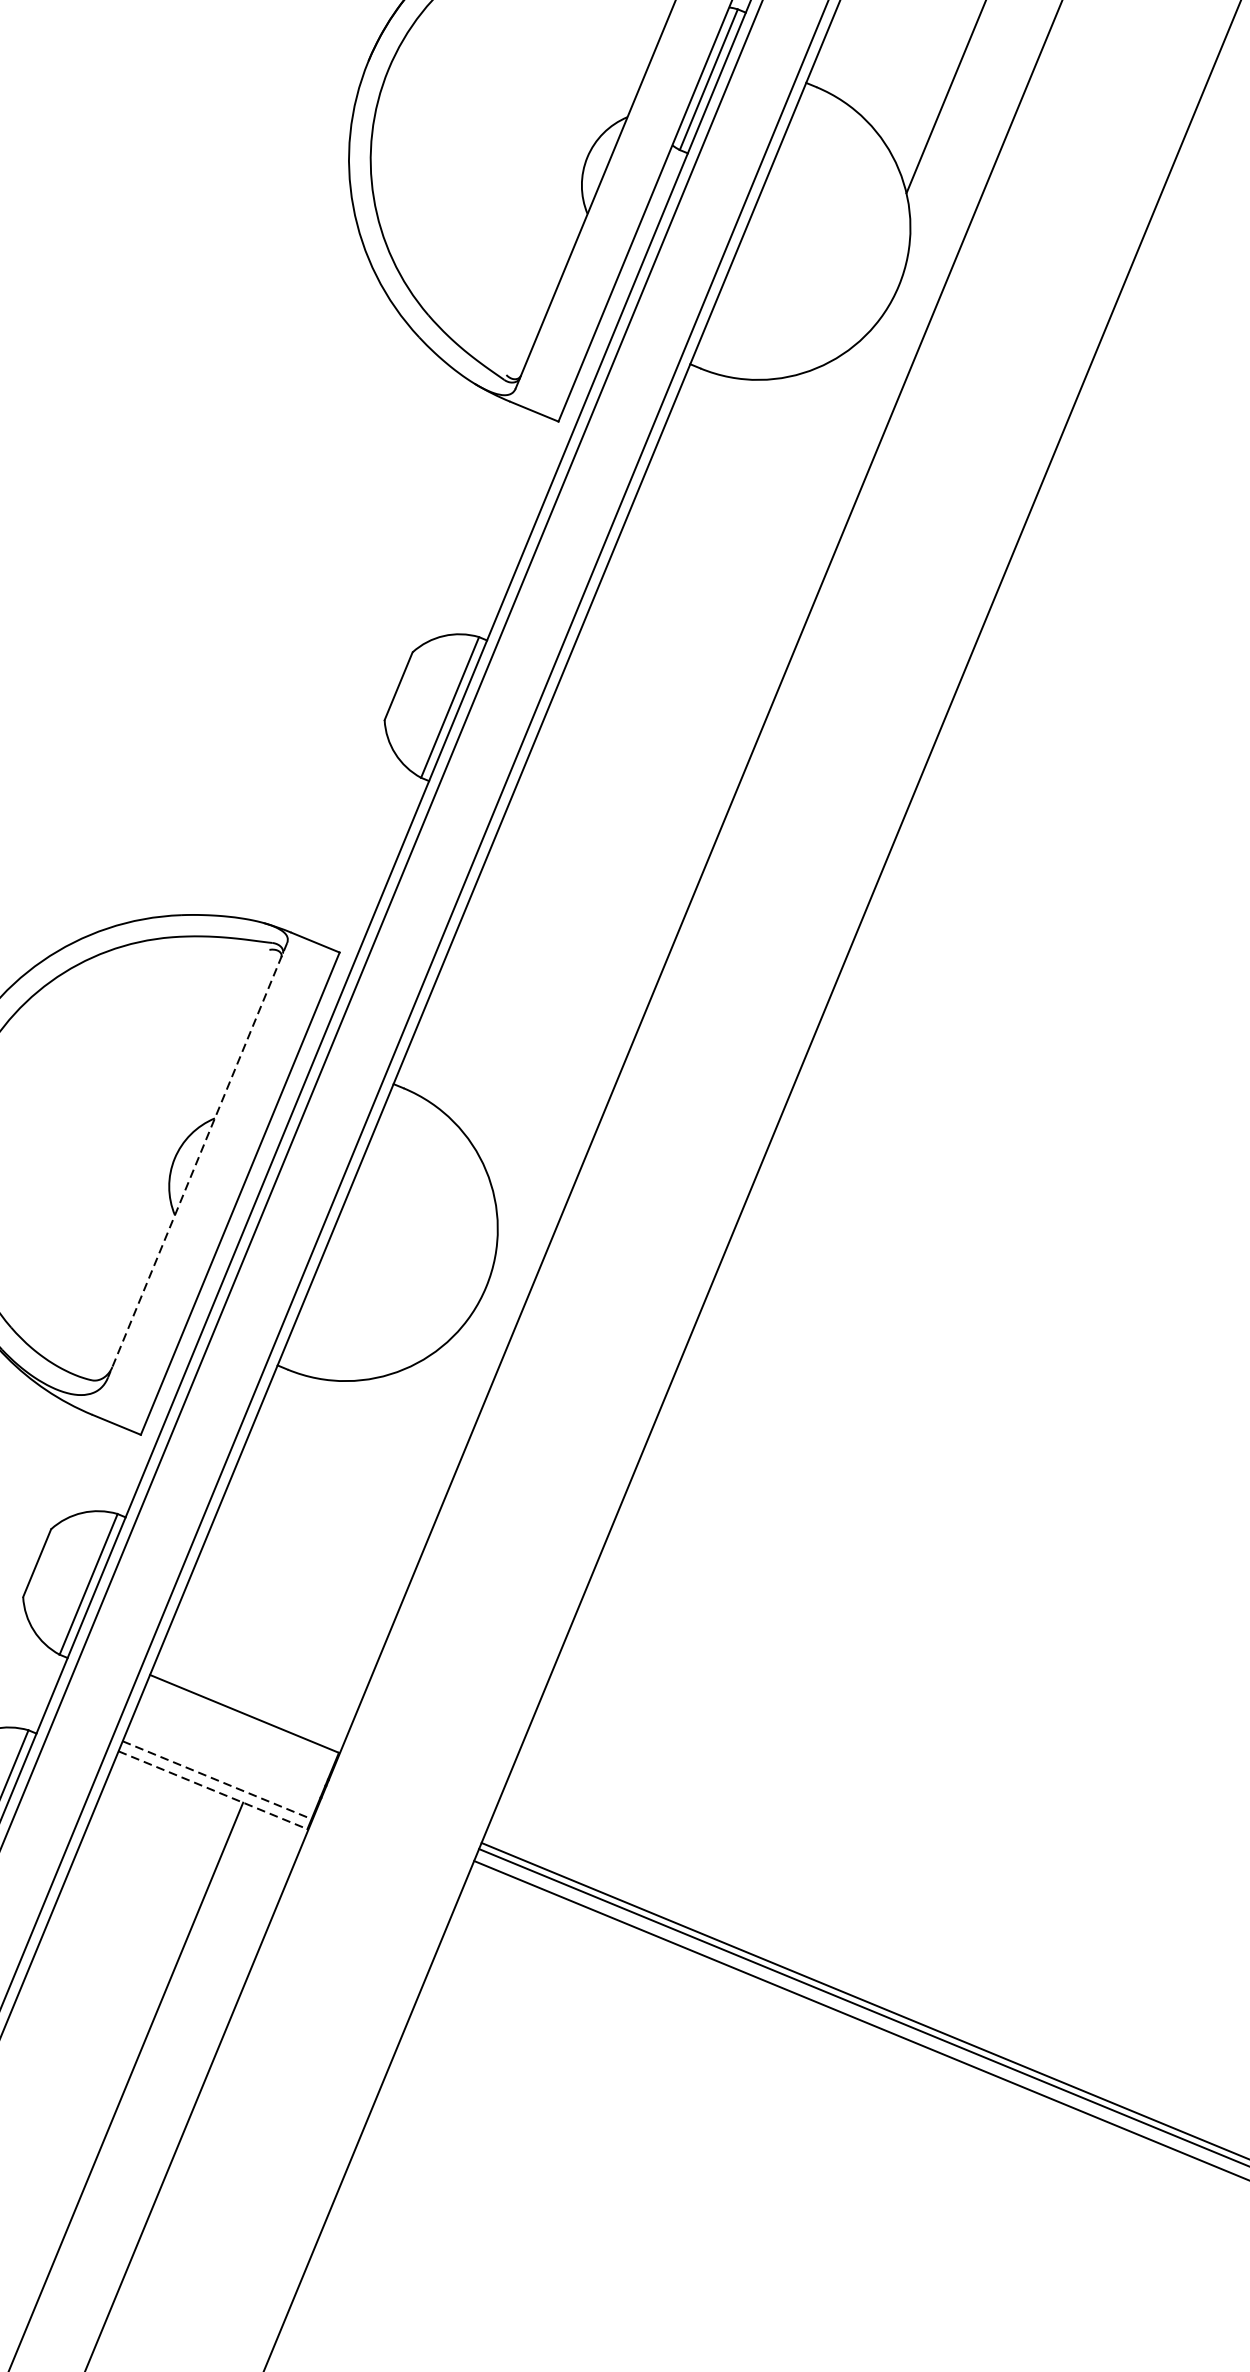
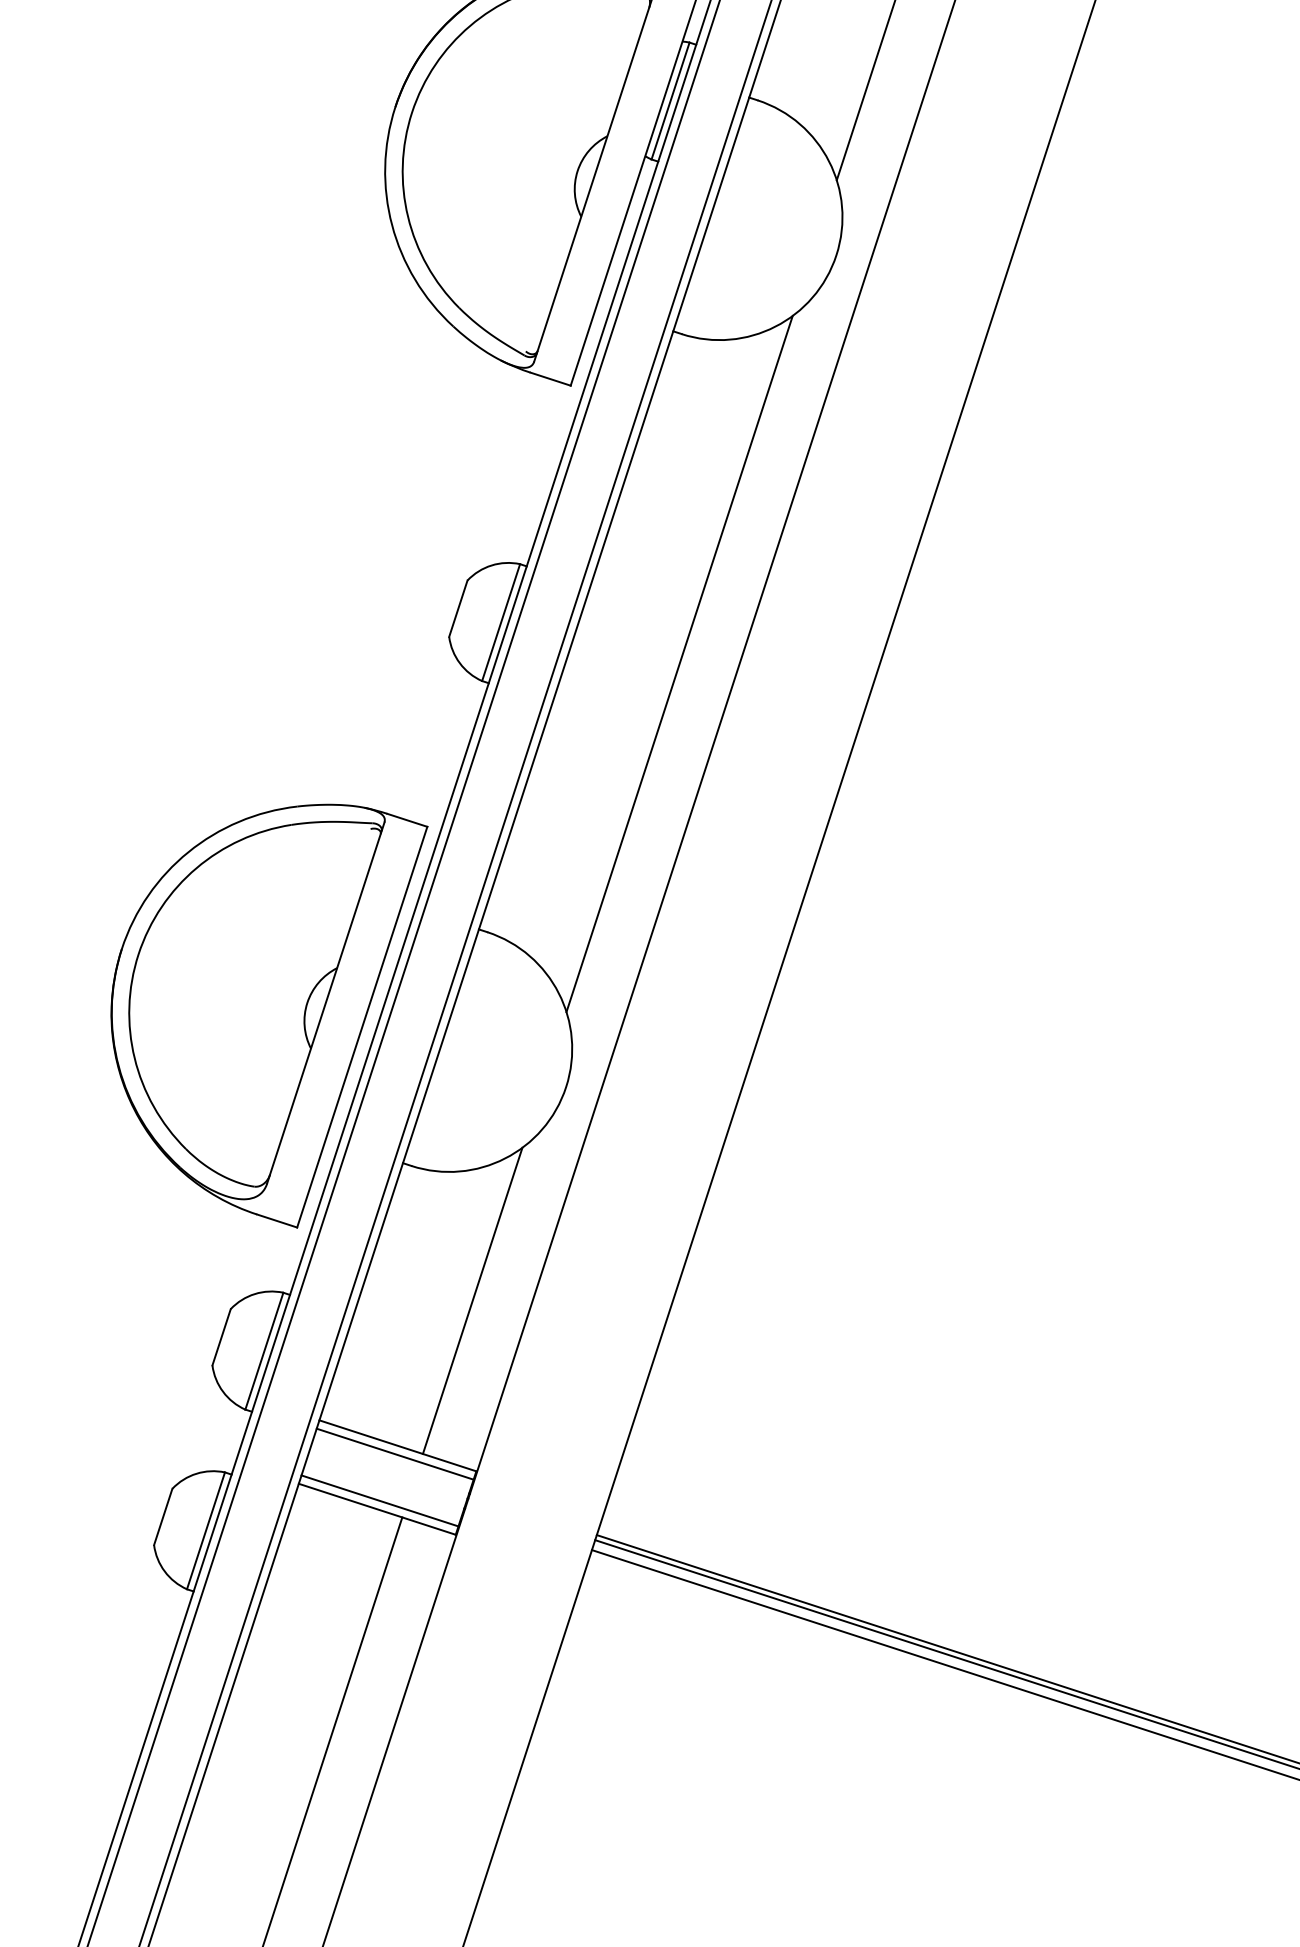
line: (666, 774) -> (679, 663), added
line: (197, 1159) -> (325, 1002), dashed -> solid
line: (350, 1541) -> (472, 1300), added
line: (239, 1723) -> (394, 1453), added
line: (217, 1779) -> (380, 1500), dashed -> solid
line: (213, 1790) -> (377, 1509), dashed -> solid

